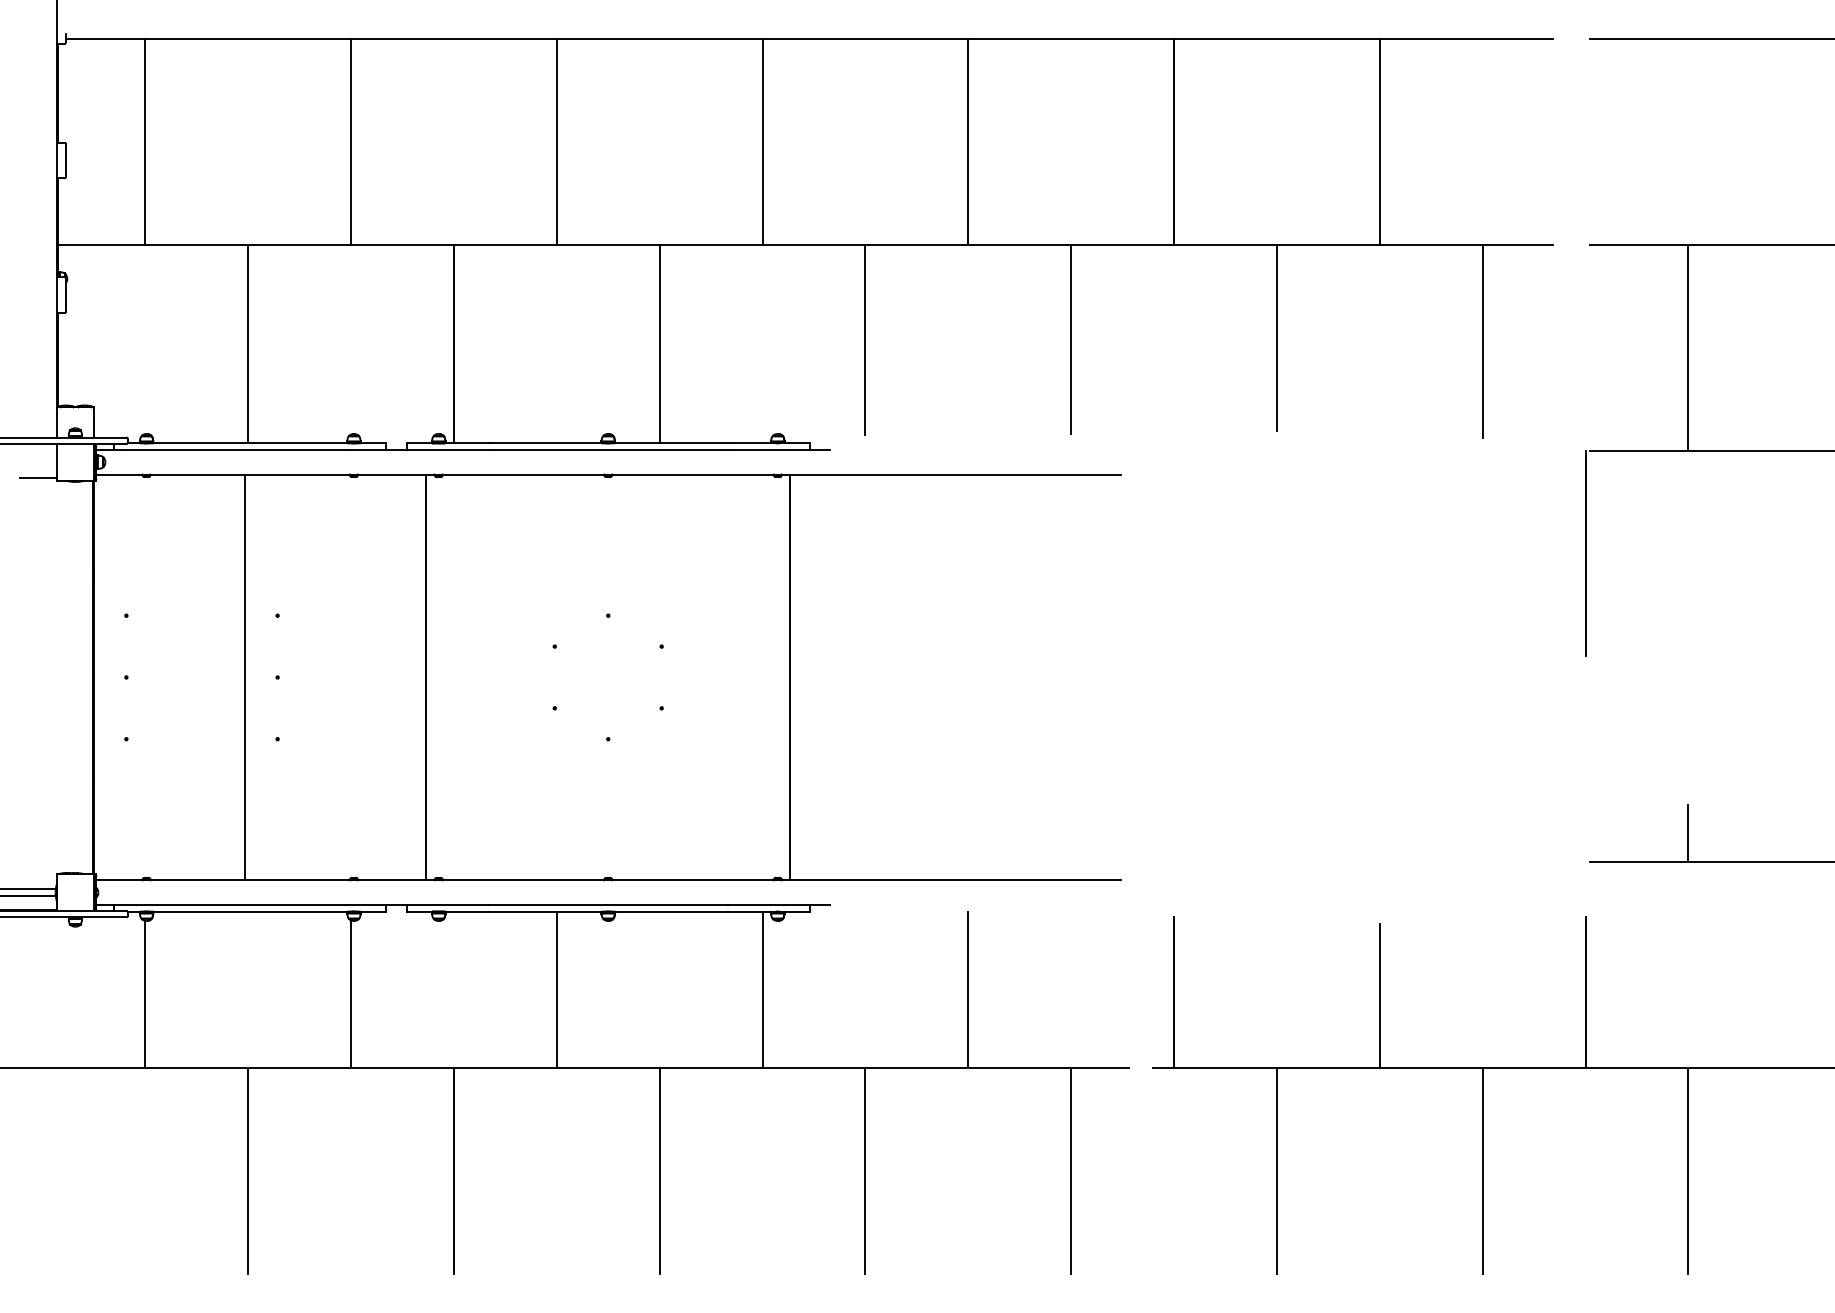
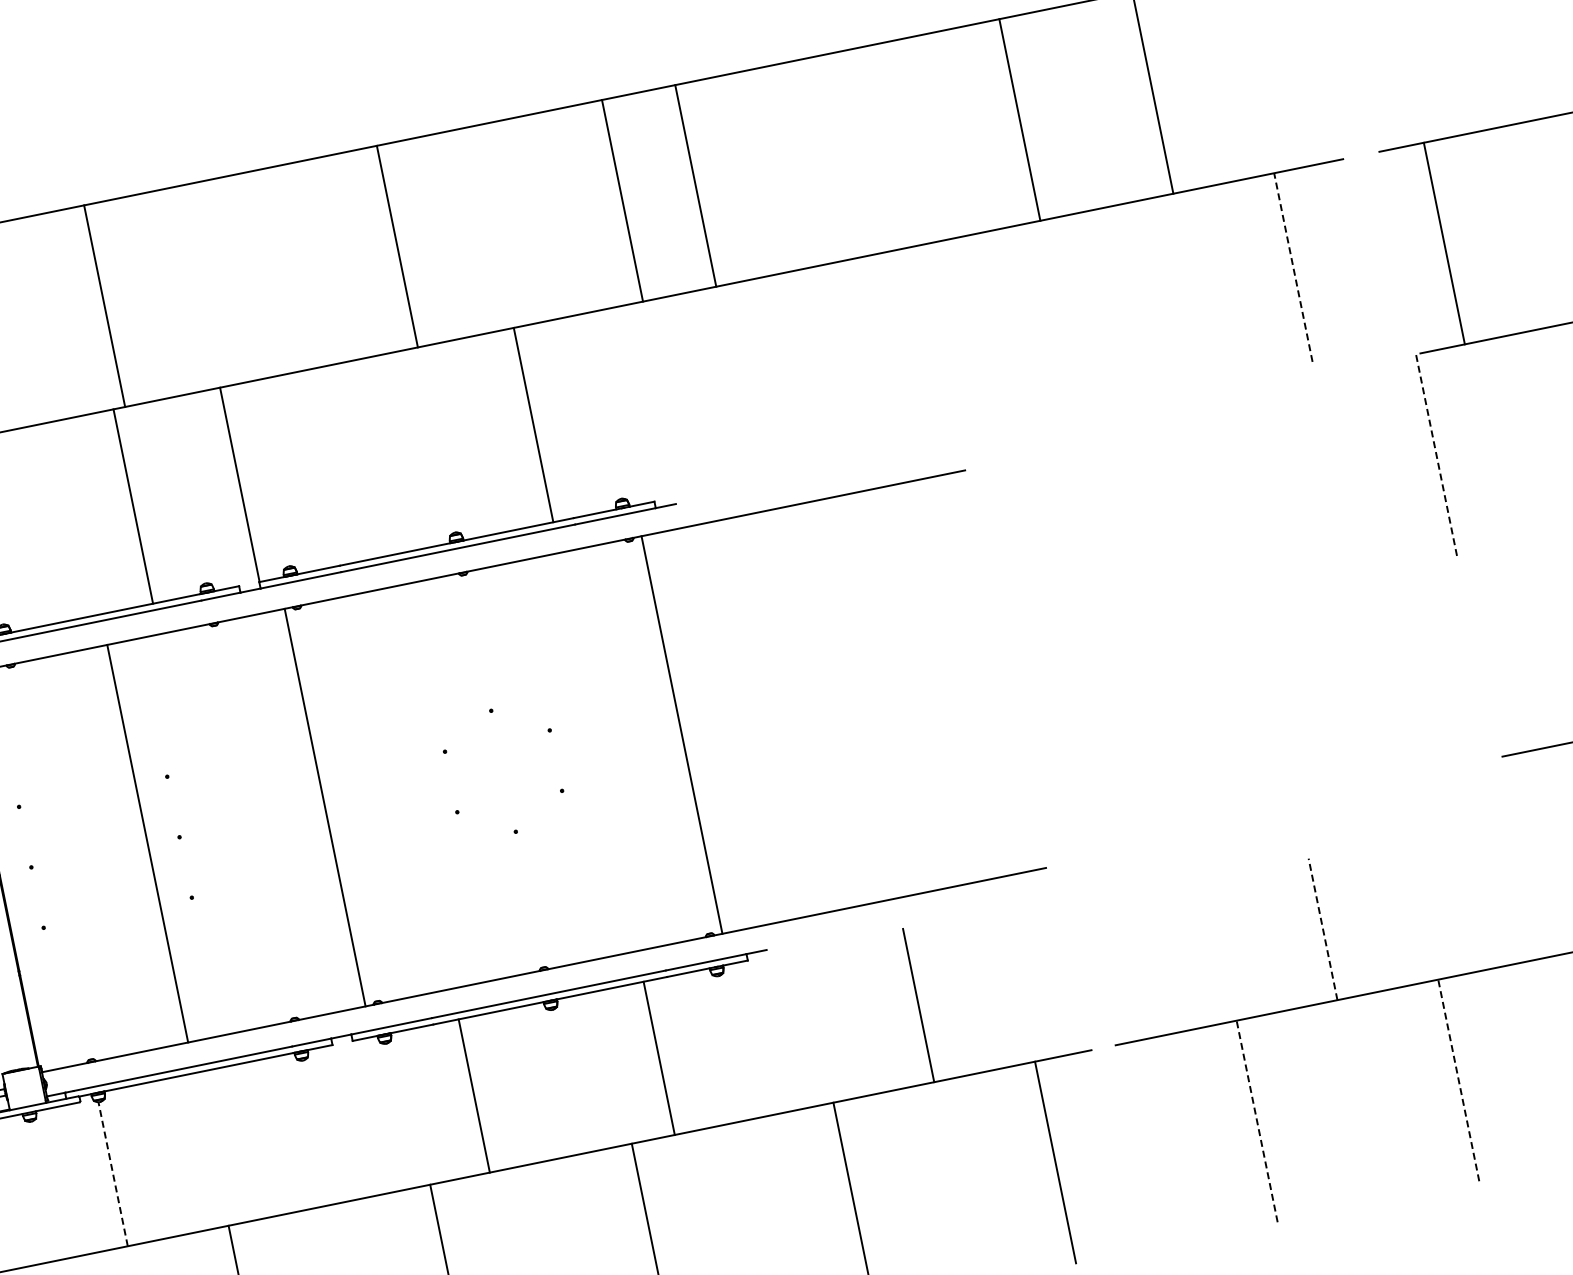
line: (351, 142) -> (105, 306), moved
line: (556, 142) -> (397, 247), moved
line: (762, 142) -> (622, 201), moved
line: (968, 142) -> (696, 186), moved
line: (1174, 142) -> (1020, 120), moved
line: (1276, 338) -> (1090, 305), removed
line: (865, 339) -> (688, 388), removed
line: (1071, 339) -> (890, 347), removed
line: (1482, 340) -> (1293, 266), solid -> dashed
line: (248, 344) -> (133, 506), moved
line: (453, 344) -> (239, 485), moved
line: (659, 344) -> (533, 425), moved
line: (1688, 347) -> (1444, 243), moved
line: (1585, 553) -> (1436, 455), solid -> dashed
line: (556, 989) -> (473, 1095), moved
line: (762, 989) -> (659, 1058), moved
line: (1174, 992) -> (1121, 967), removed
line: (1585, 992) -> (1523, 885), removed
line: (351, 993) -> (314, 1132), removed
line: (145, 994) -> (113, 1174), solid -> dashed
line: (1379, 995) -> (1322, 929), solid -> dashed
line: (1276, 1170) -> (1256, 1121), solid -> dashed
line: (1482, 1170) -> (1458, 1080), solid -> dashed

